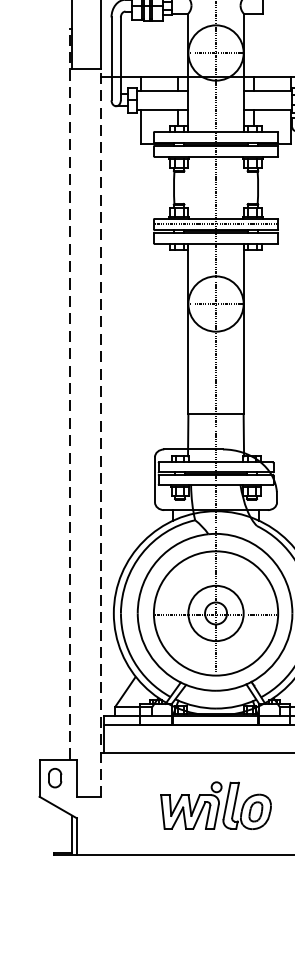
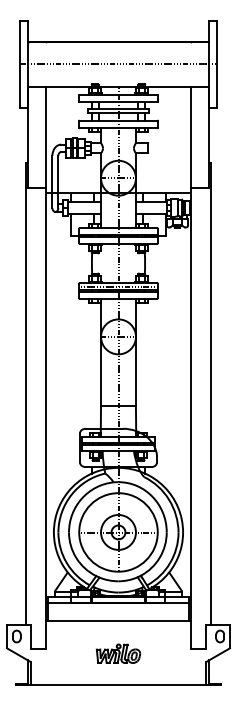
line: (70, 393) -> (26, 393), dashed -> solid
line: (102, 431) -> (46, 417), dashed -> solid
part: (216, 805) -> (118, 653), size x0.62

